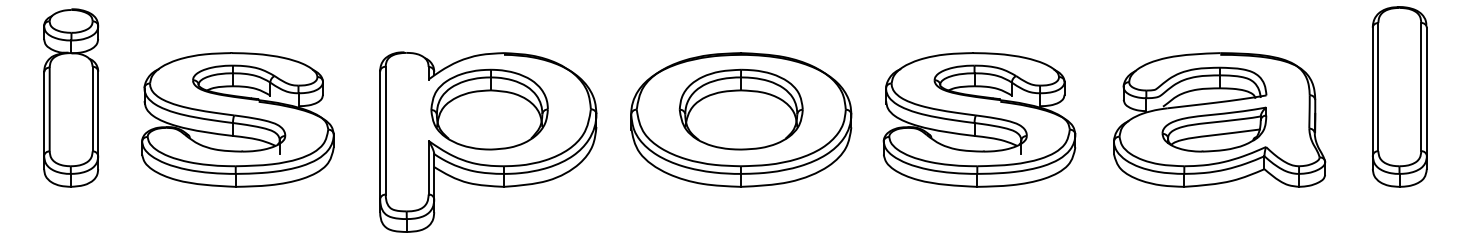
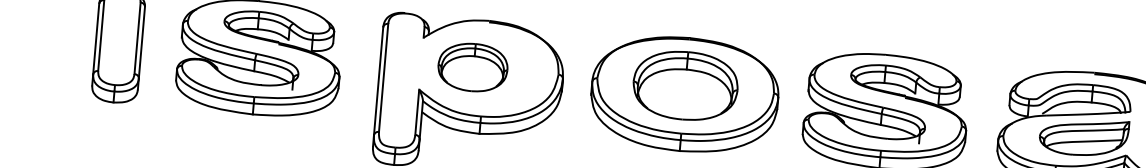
part: (489, 109) -> (472, 67), size x0.7

